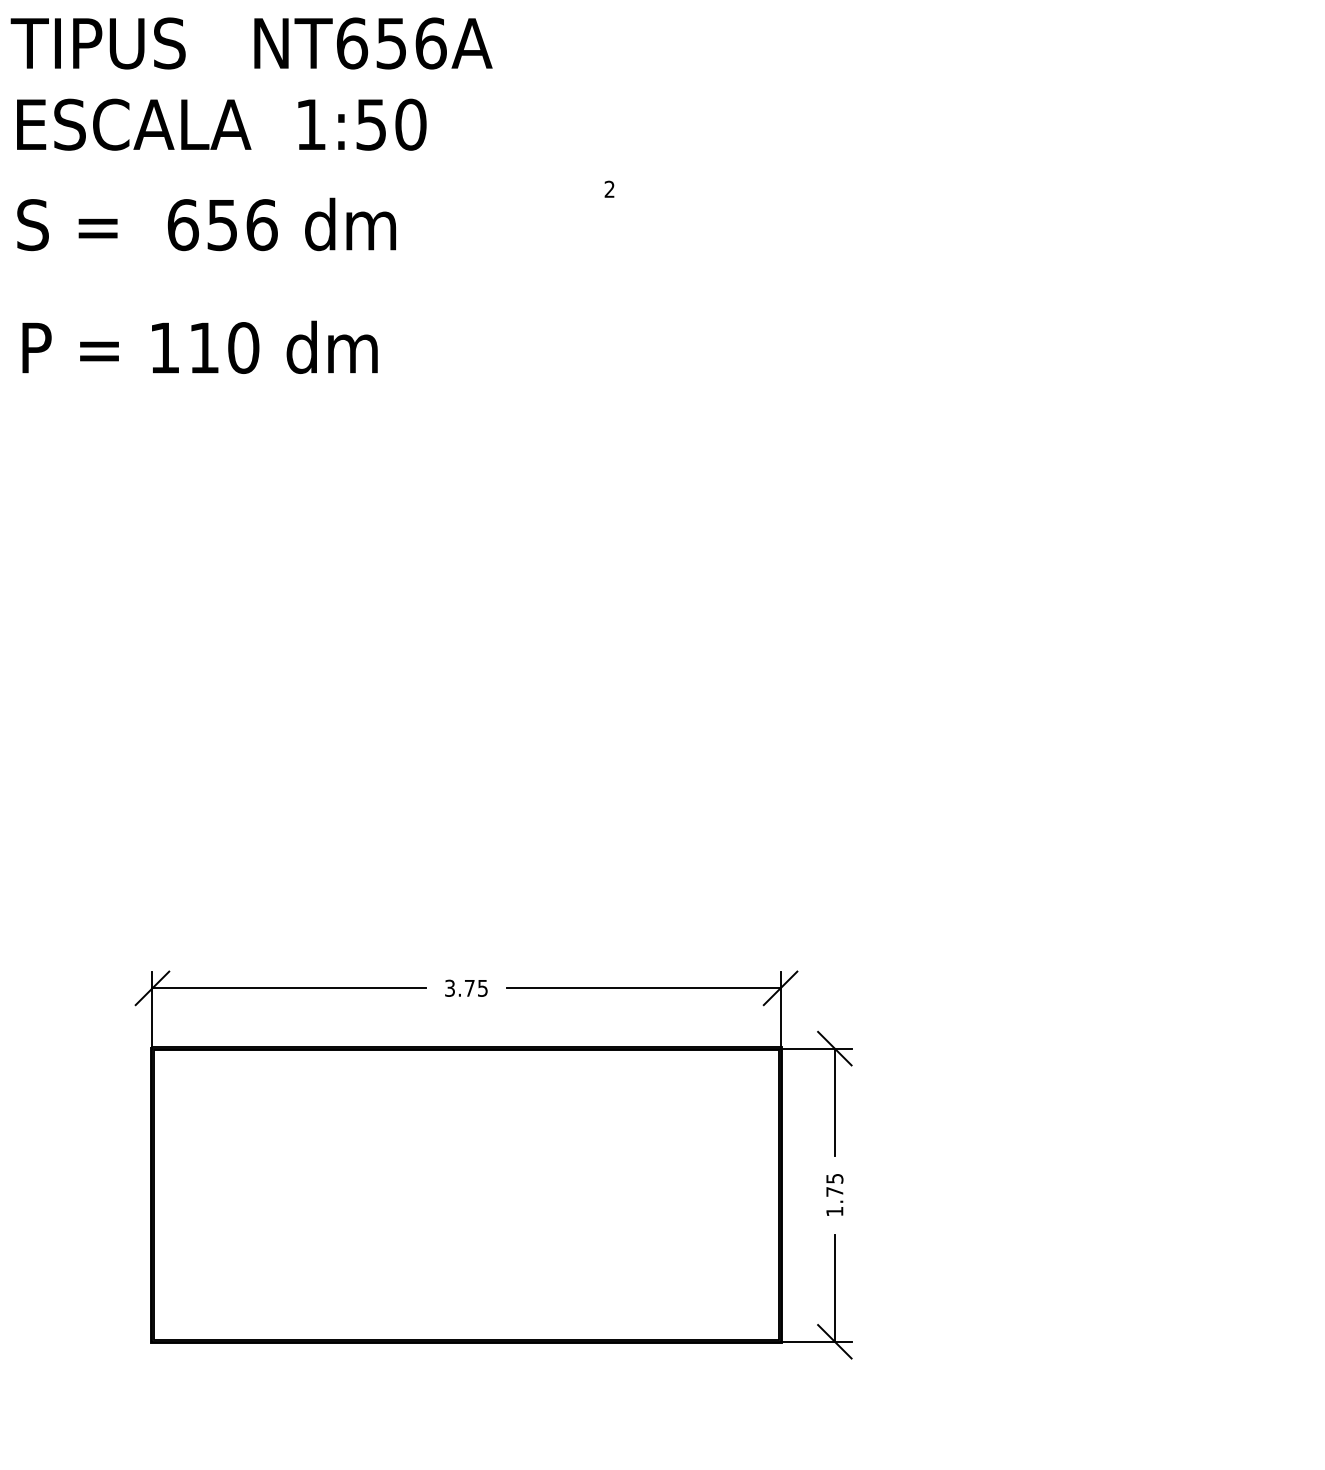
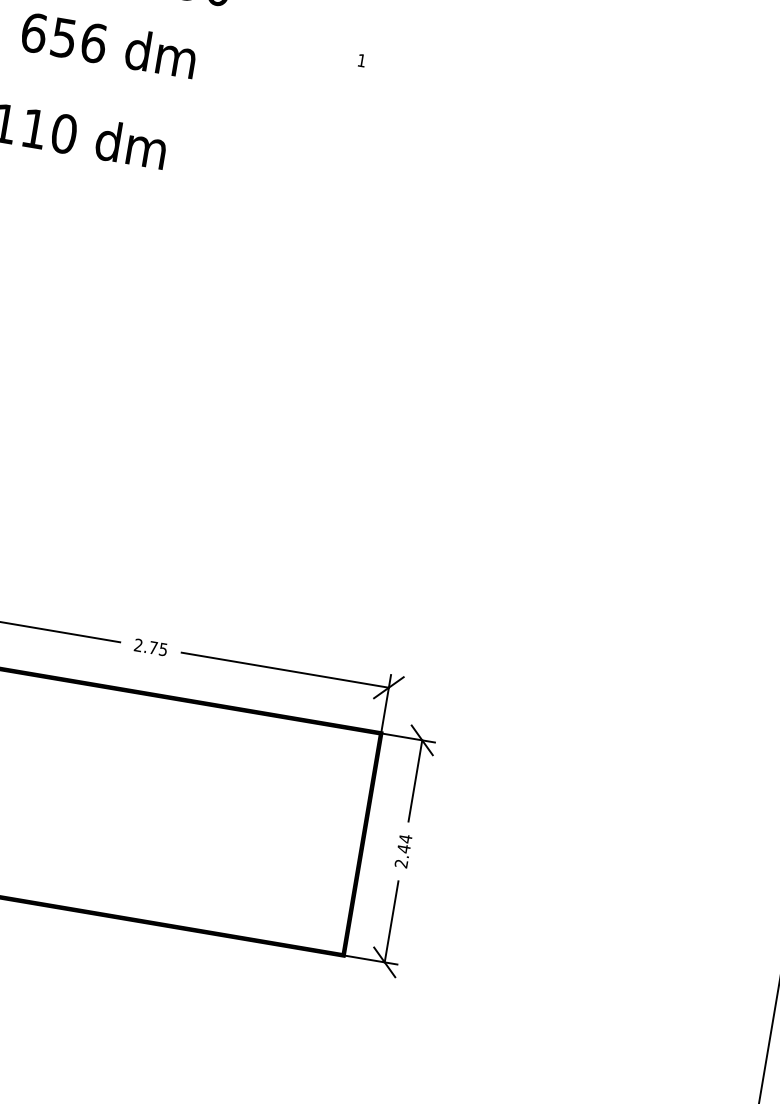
text: (609, 188) -> (361, 59), 2 -> 1
text: (449, 988) -> (138, 645), 3.75 -> 2.75
text: (834, 1194) -> (403, 850), 1.75 -> 2.44

